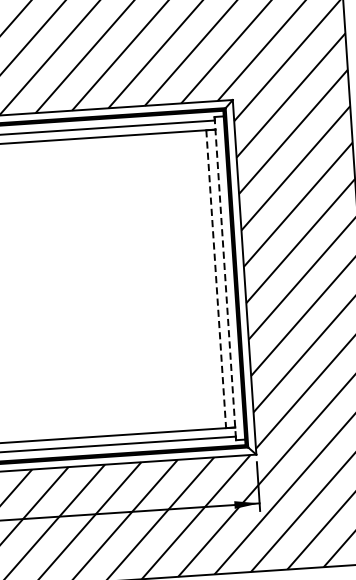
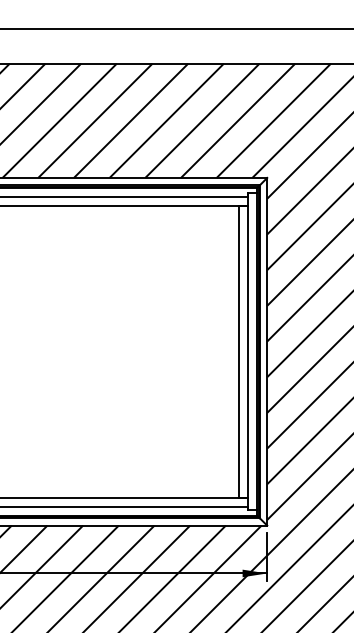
line: (216, 279) -> (239, 352), dashed -> solid
line: (225, 279) -> (248, 352), dashed -> solid

